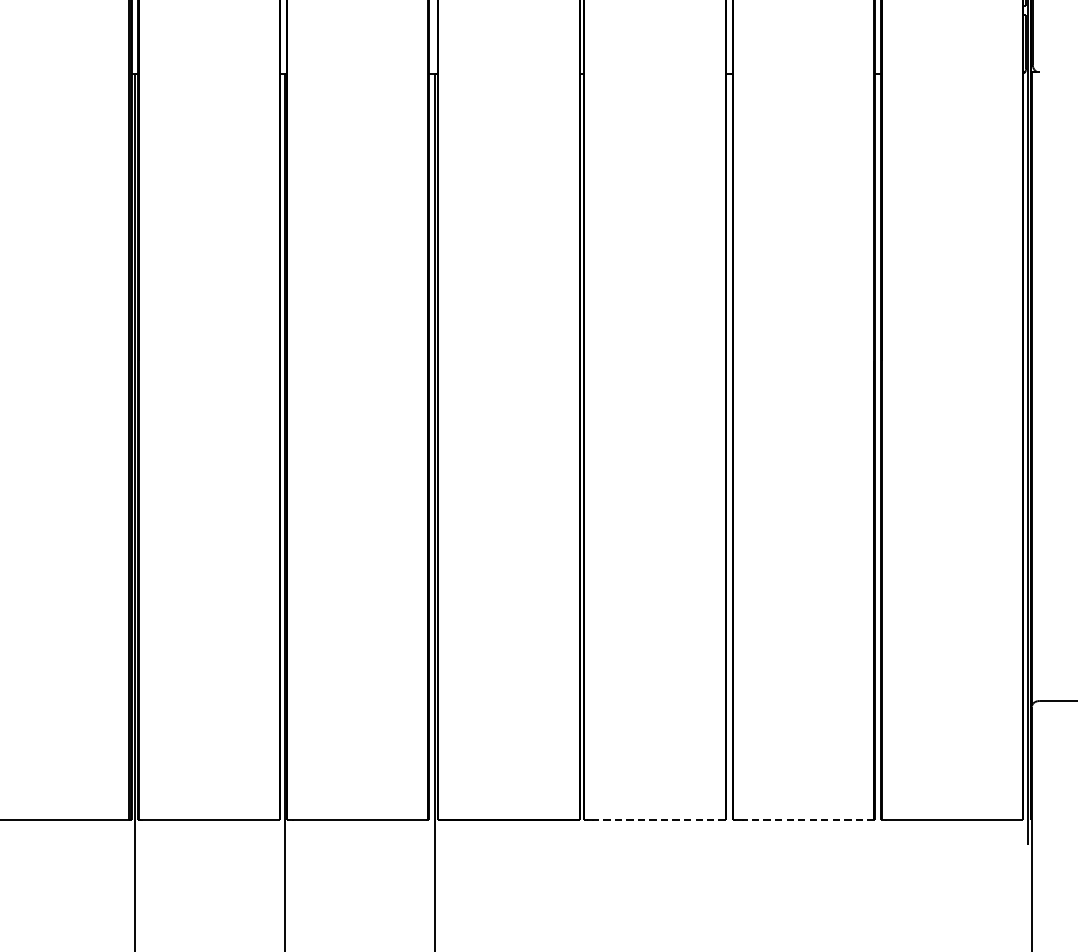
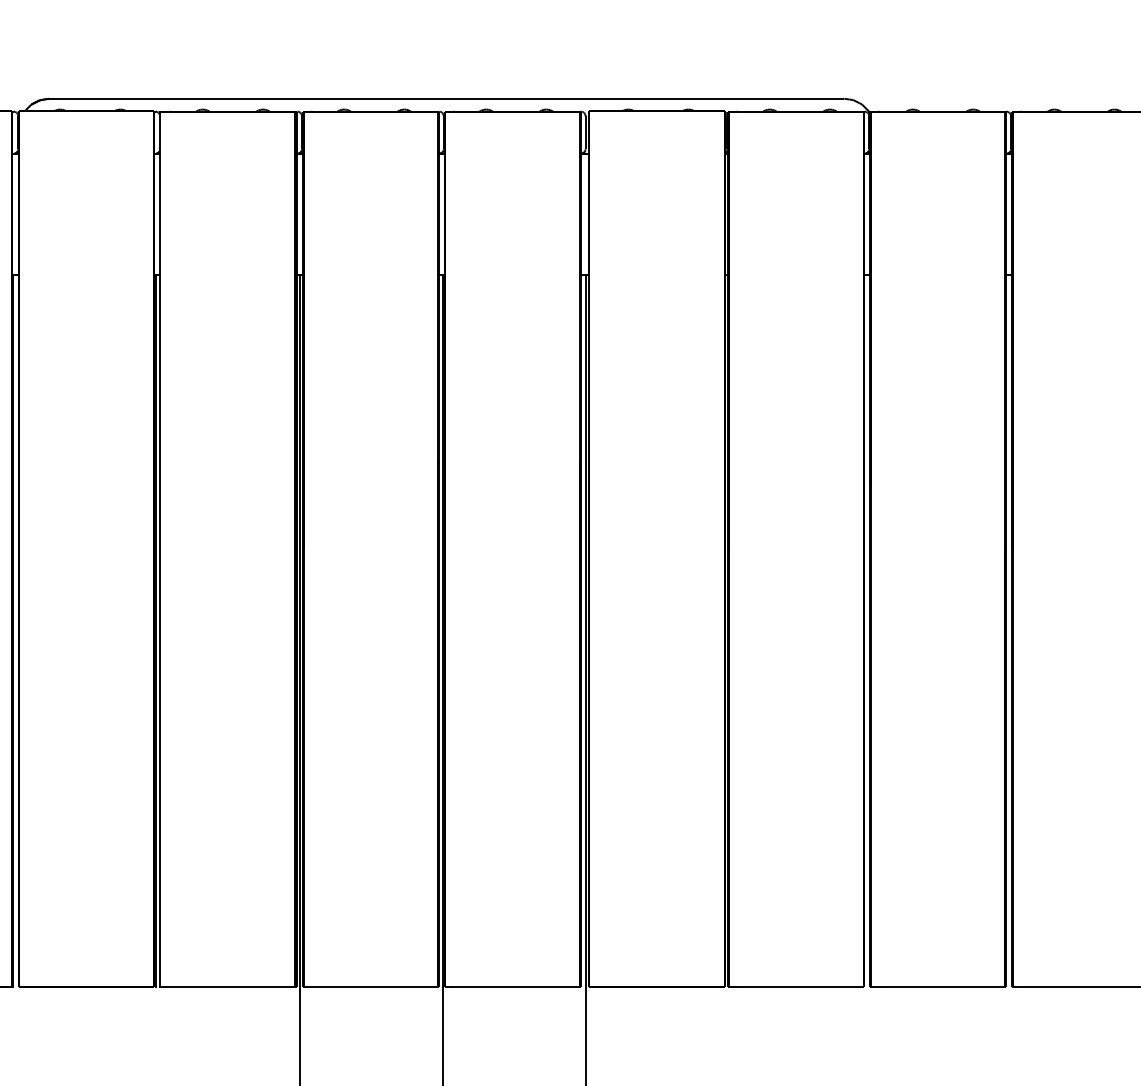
line: (655, 819) -> (796, 986), dashed -> solid
line: (804, 819) -> (938, 986), dashed -> solid

